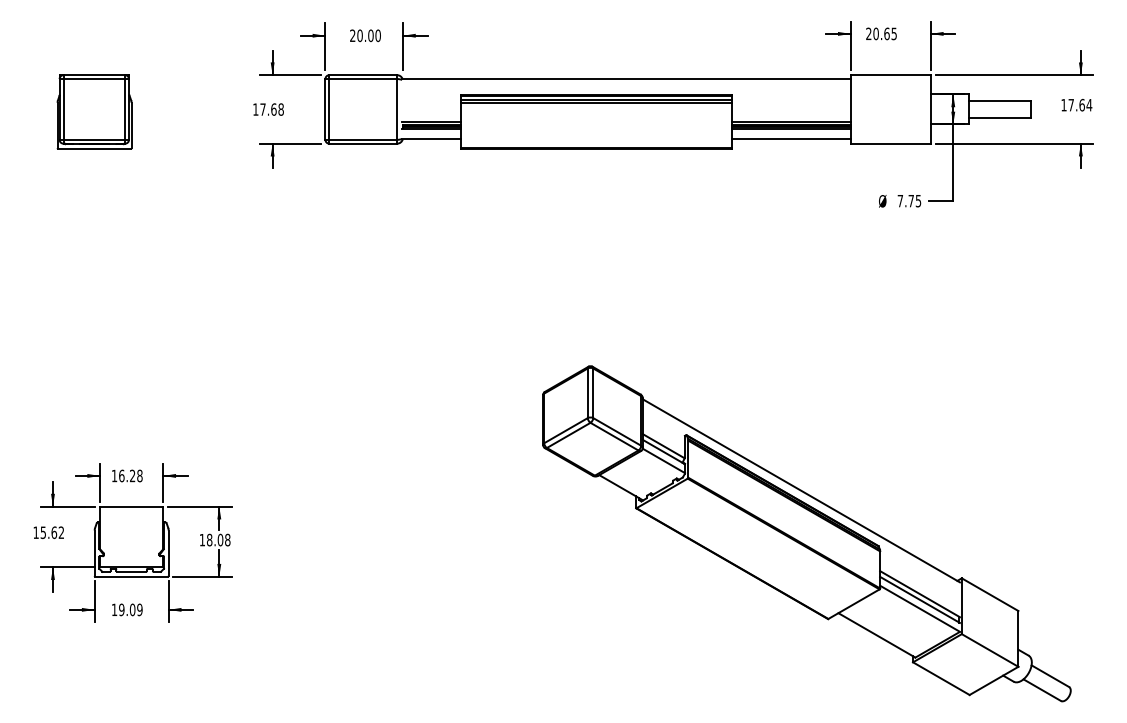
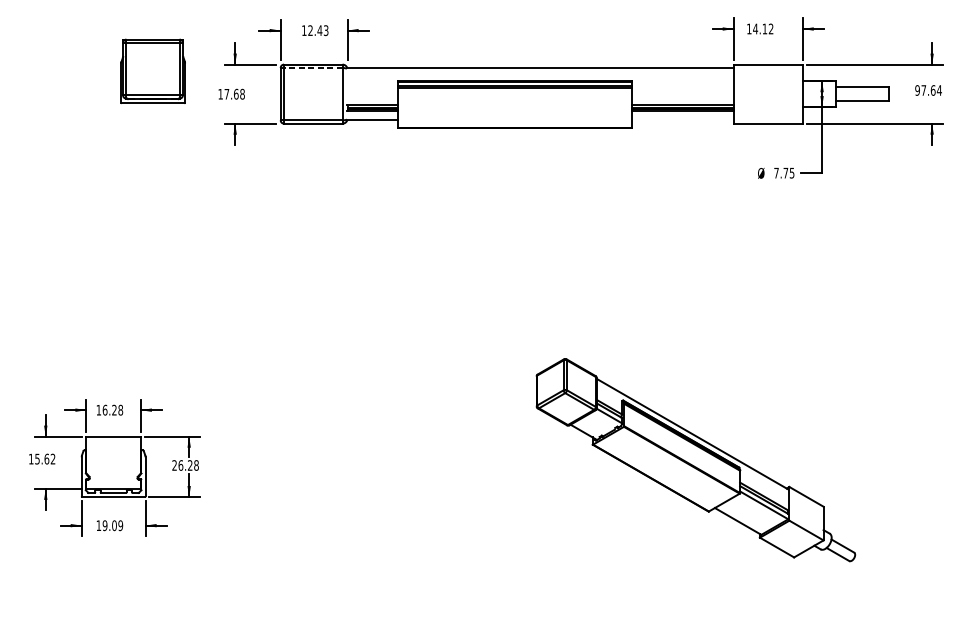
text: (881, 33) -> (760, 28), 20.65 -> 14.12
text: (365, 35) -> (315, 30), 20.00 -> 12.43
line: (363, 79) -> (313, 68), solid -> dashed
text: (1063, 105) -> (917, 90), 17.64 -> 97.64
part: (94, 111) -> (153, 70), moved
line: (791, 139) -> (682, 120), removed
part: (806, 533) -> (695, 459), size x0.7
text: (211, 539) -> (182, 464), 18.08 -> 26.28

